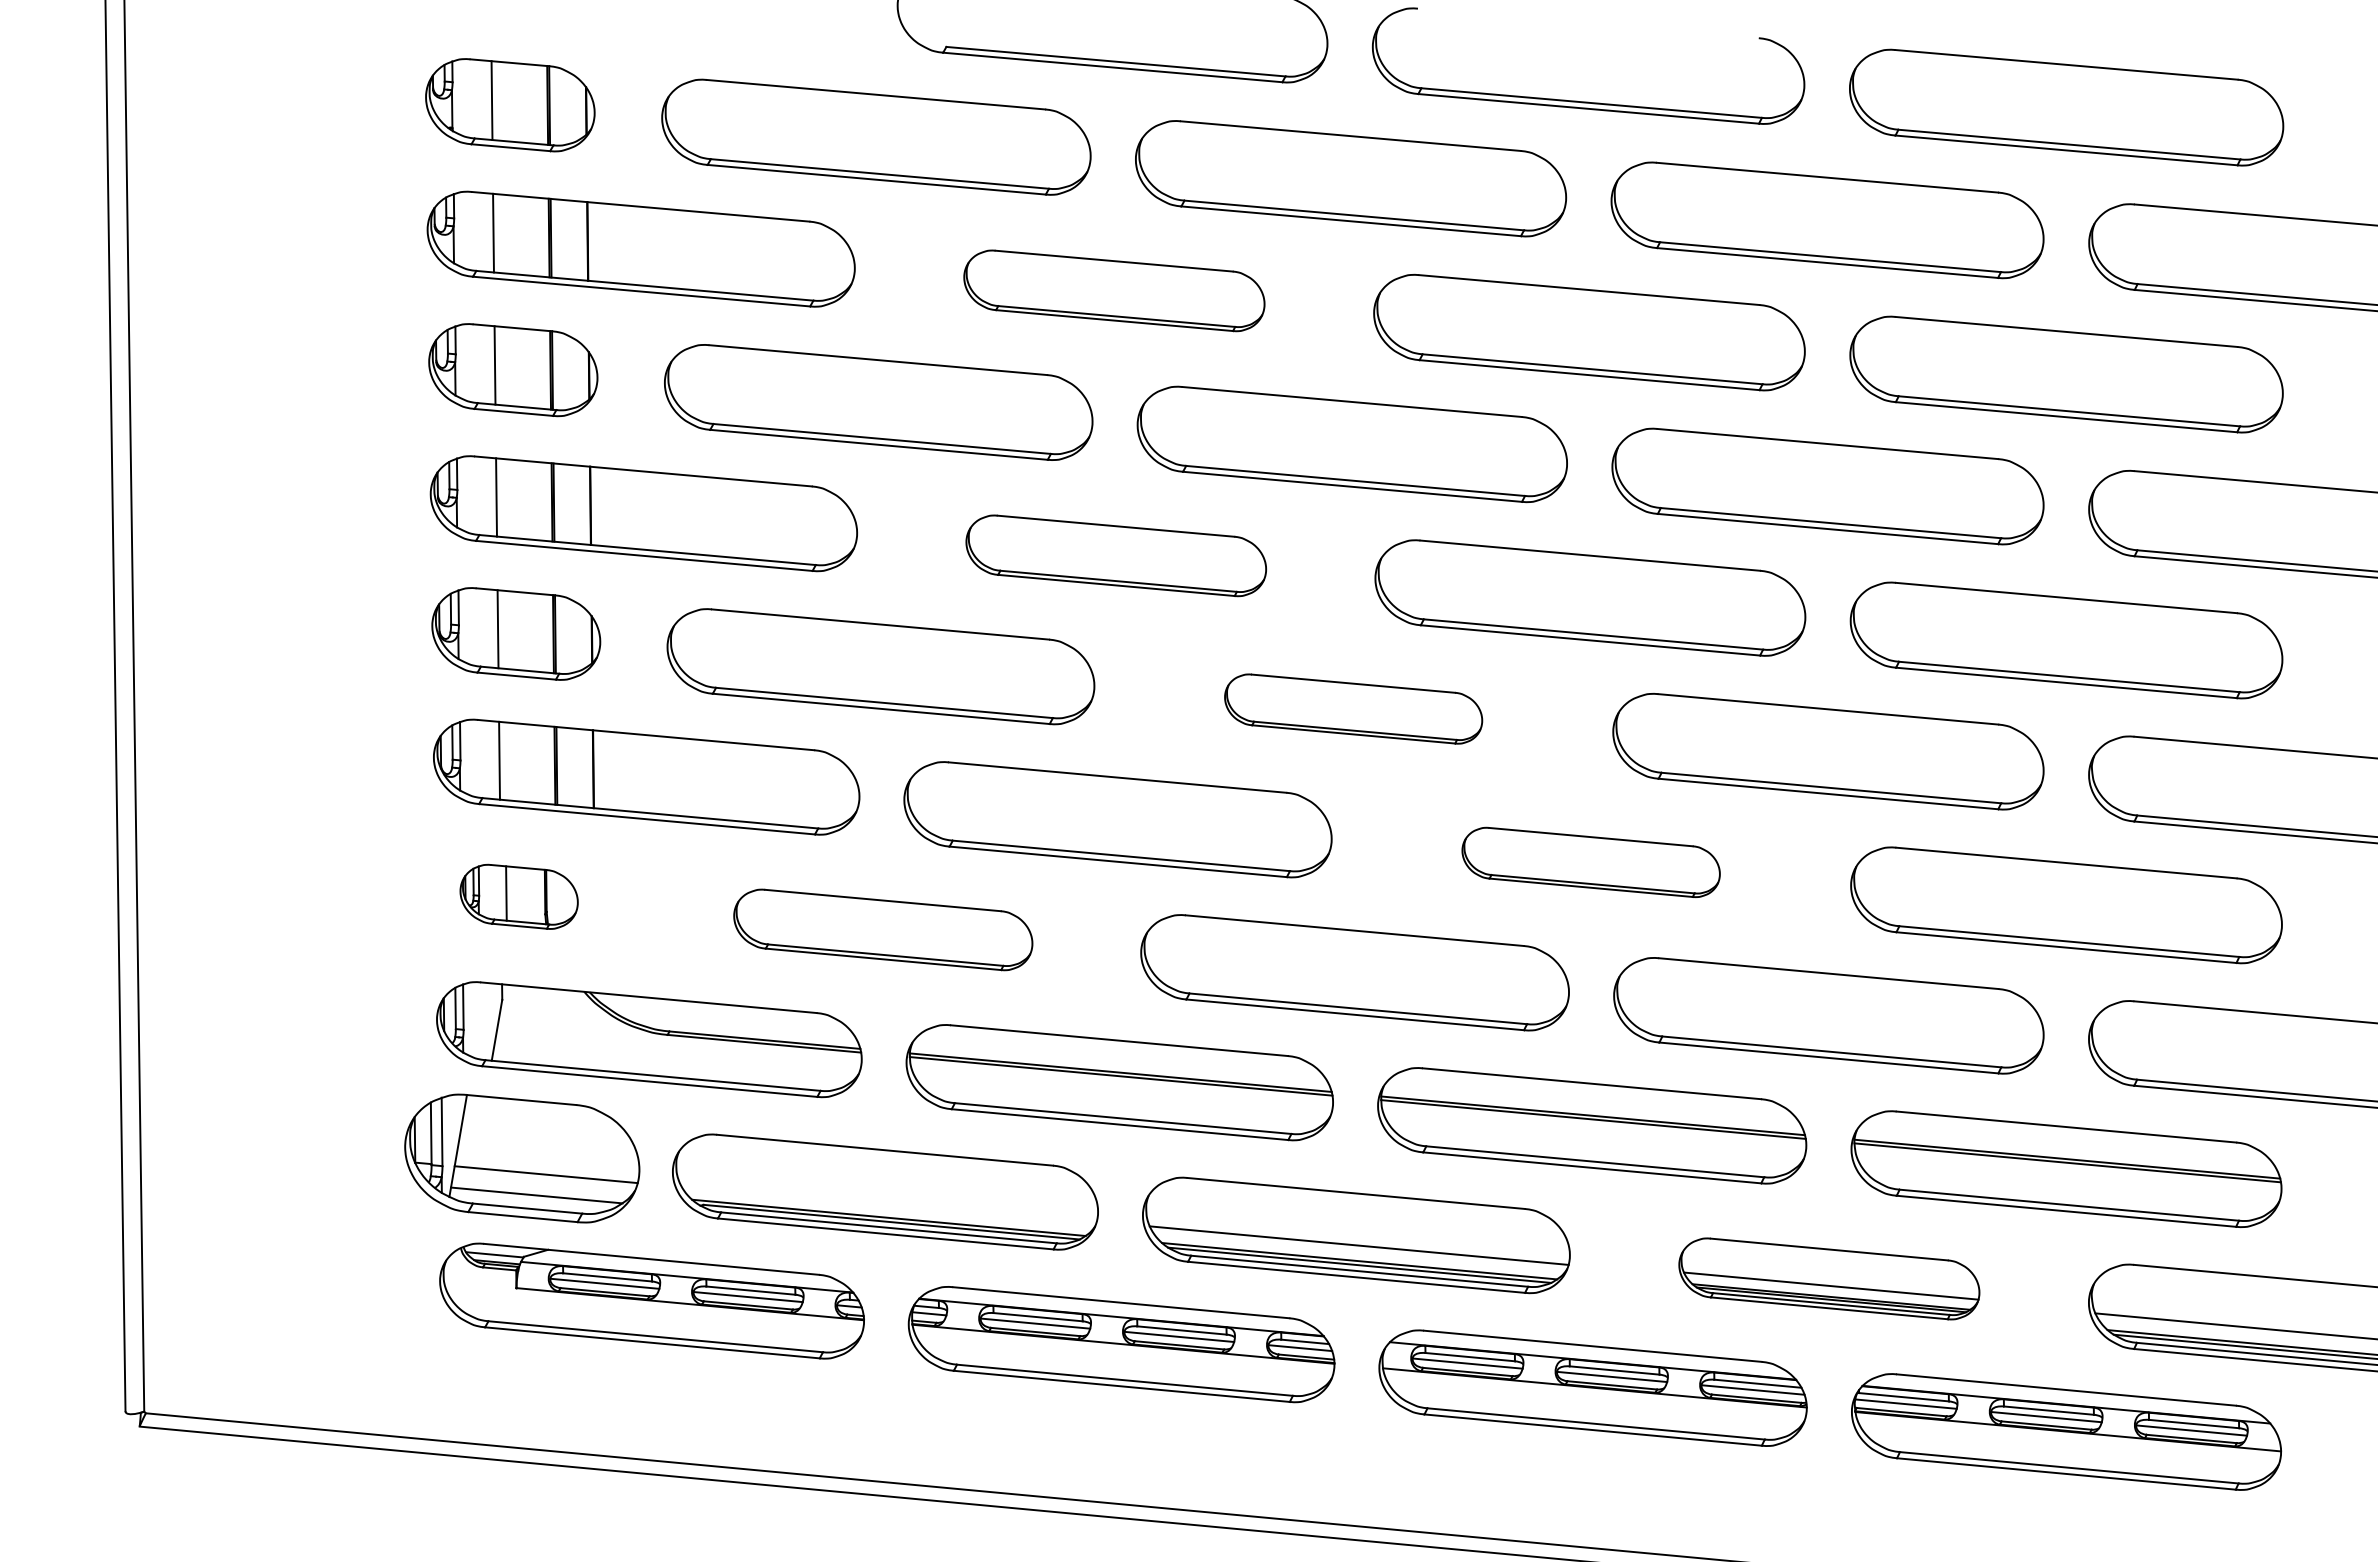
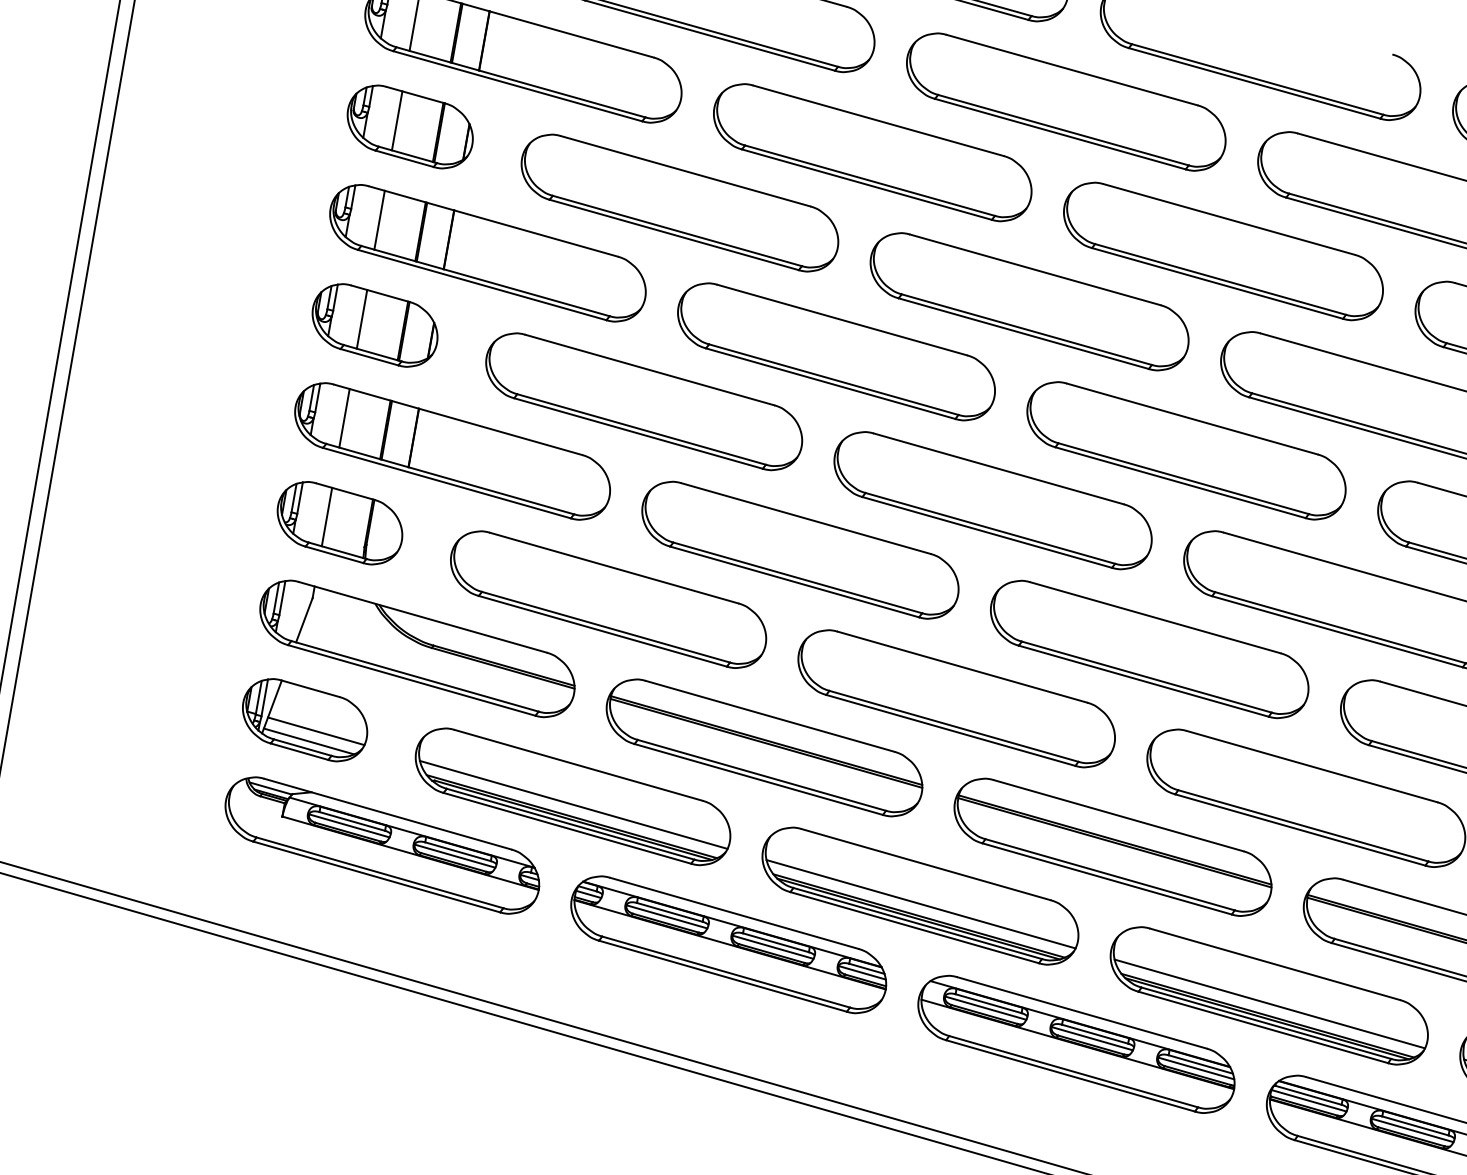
part: (1114, 290) -> (872, 152), size x1.43
part: (1116, 555) -> (836, 351), size x1.43
part: (1353, 708) -> (992, 500), size x1.67
part: (1590, 862) -> (1149, 649), size x1.67
part: (518, 896) -> (339, 522), size x1.43
part: (883, 929) -> (608, 599), size x1.43
part: (521, 1158) -> (304, 719), size x0.71
line: (887, 1202) -> (573, 804), added
part: (1829, 1278) -> (1269, 995), size x1.43

